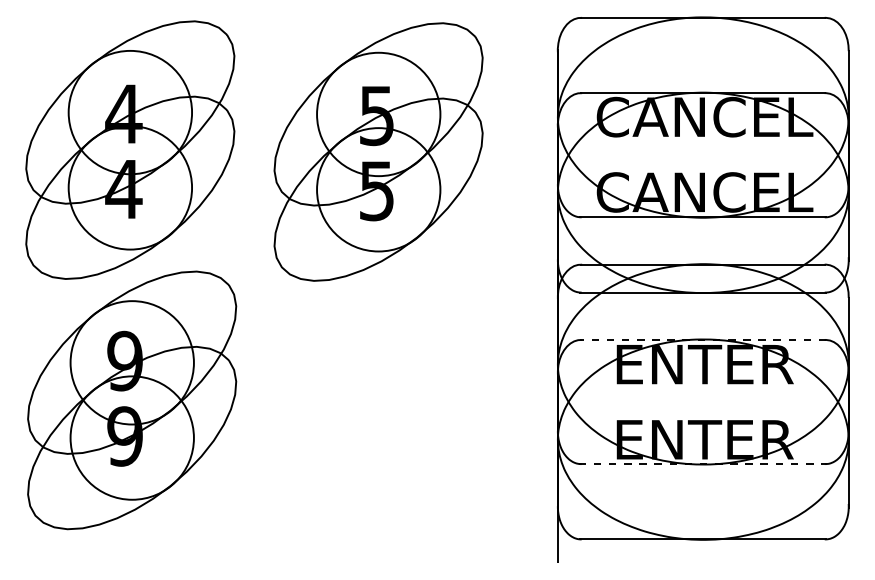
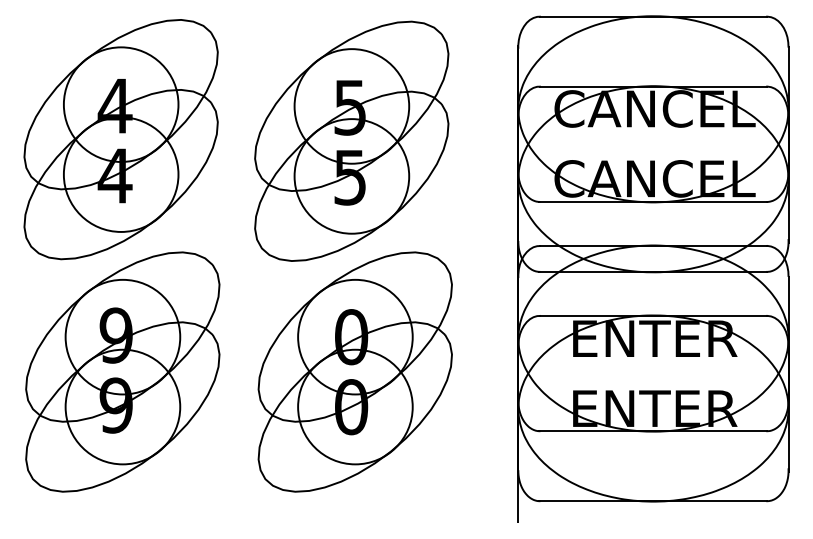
line: (702, 339) -> (652, 315), dashed -> solid
part: (382, 400) -> (355, 372), added
line: (703, 464) -> (653, 431), dashed -> solid

